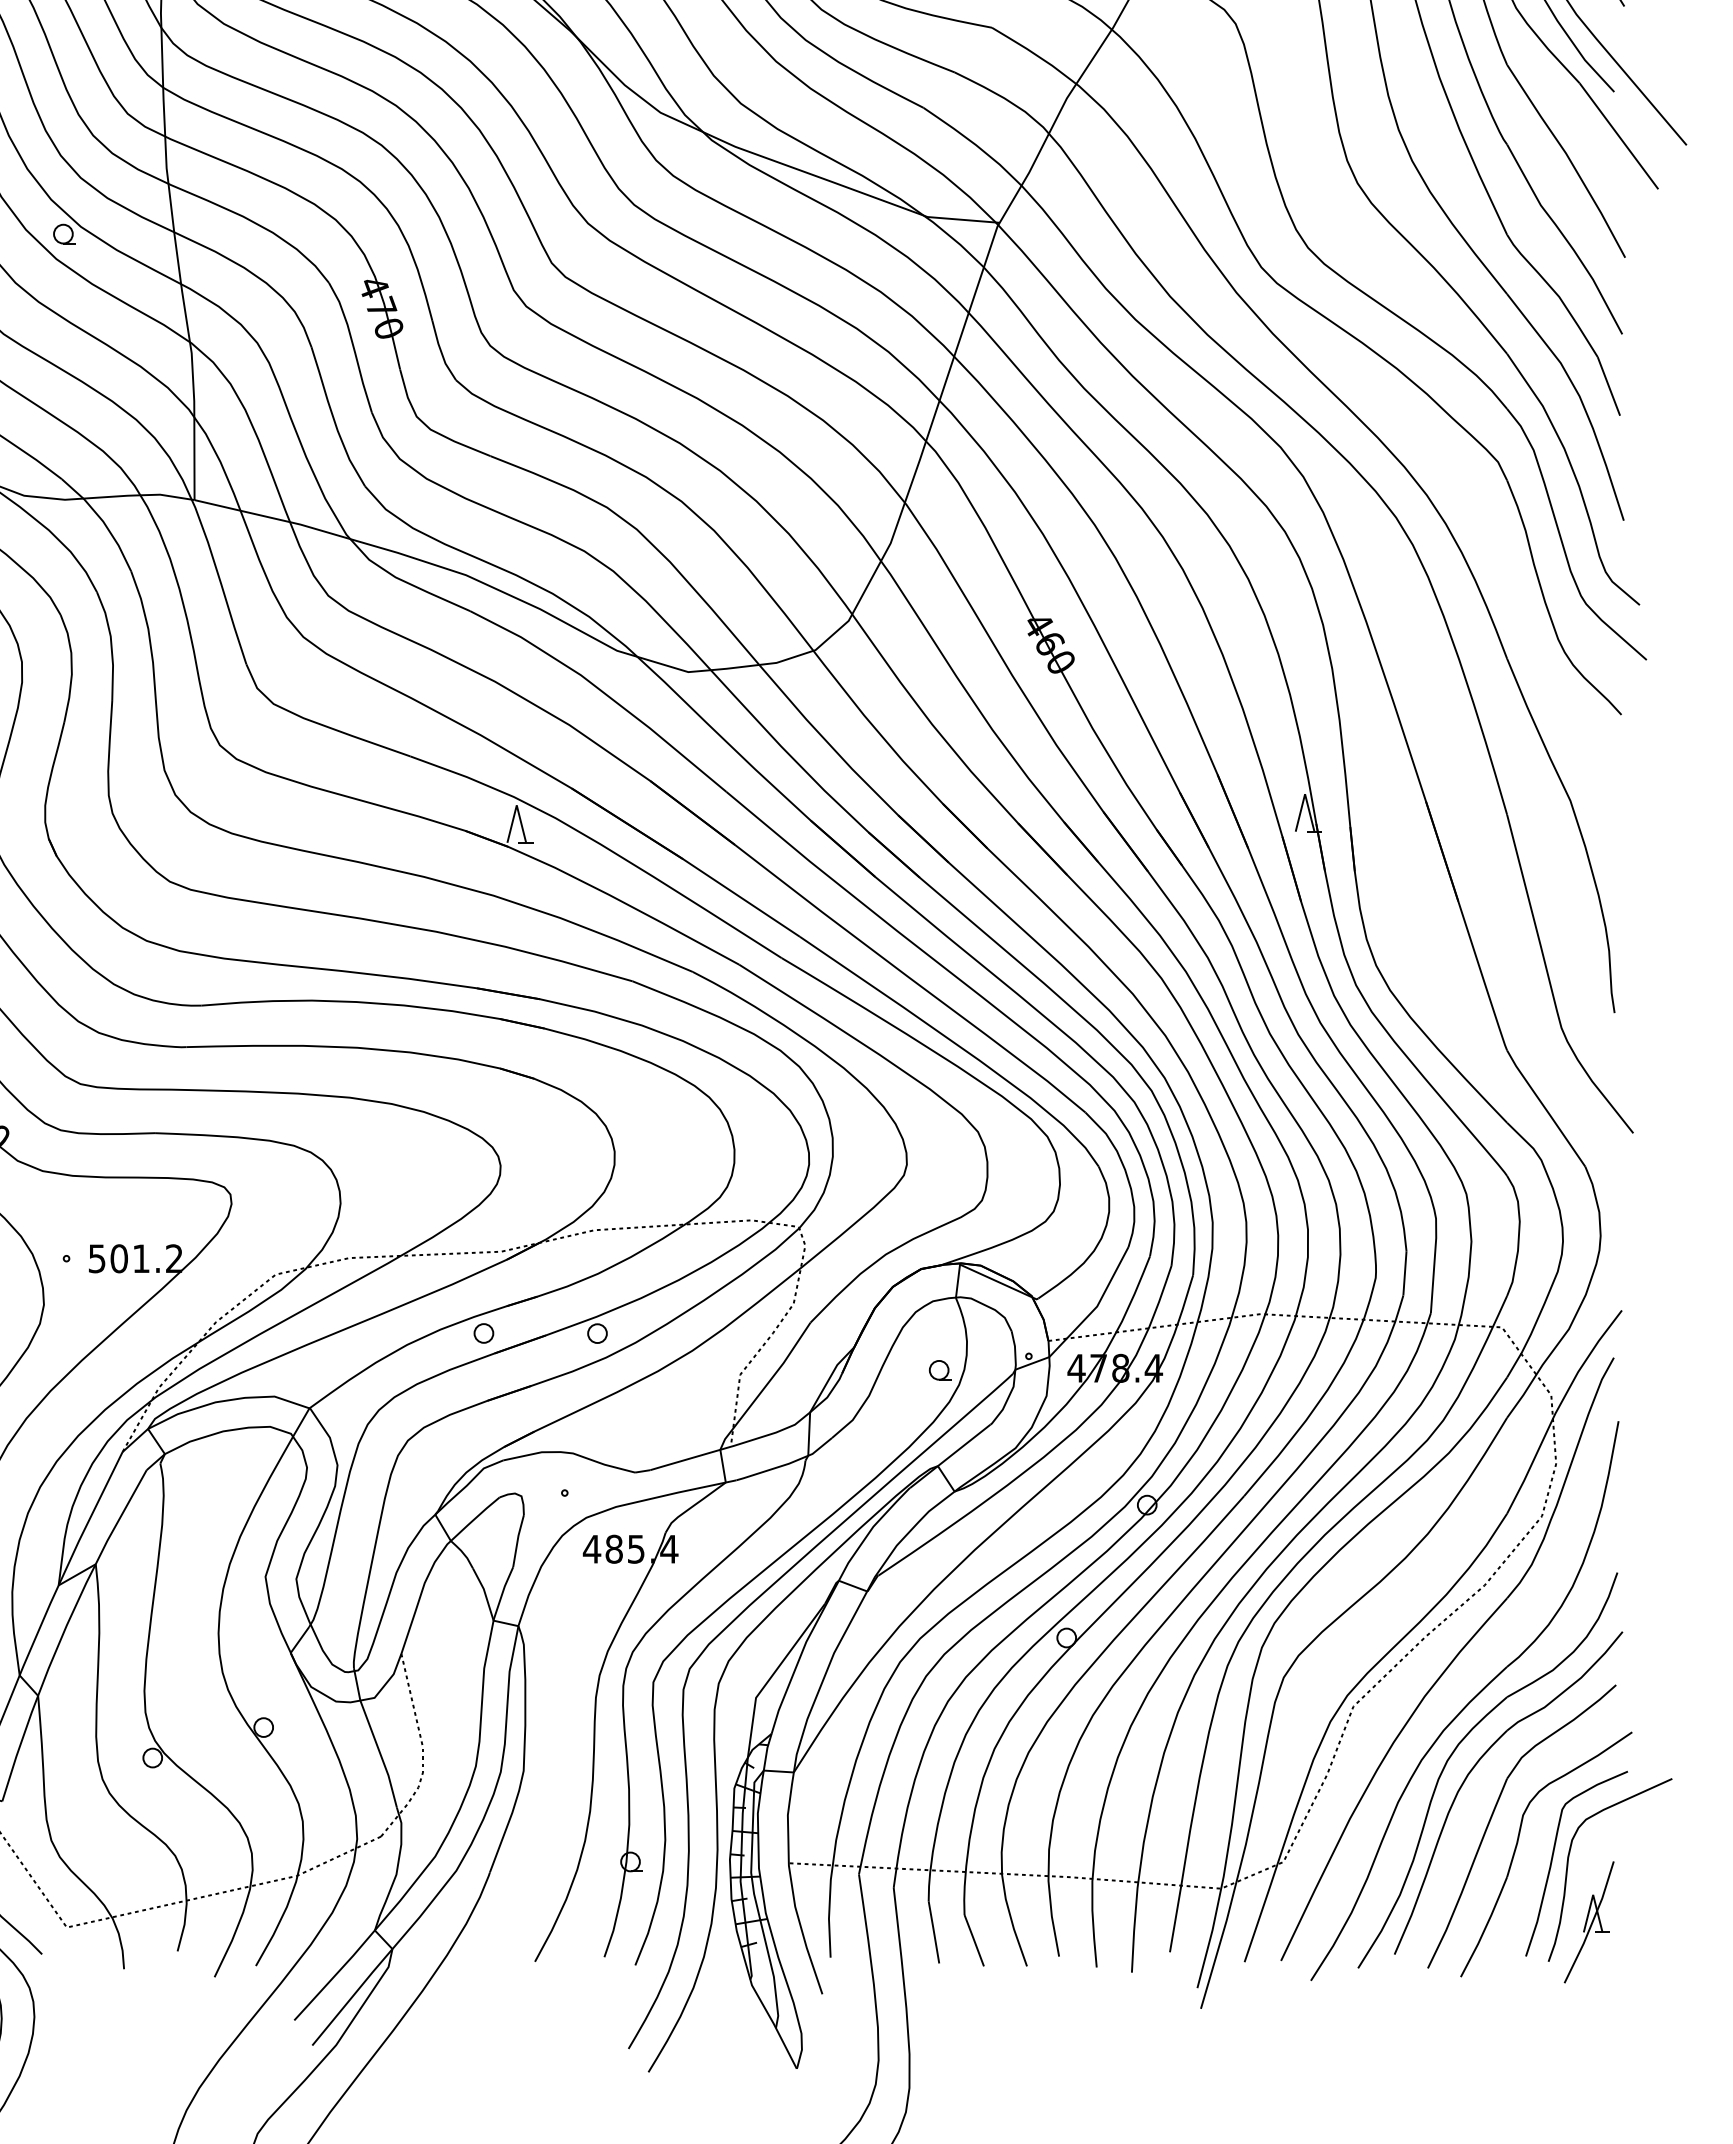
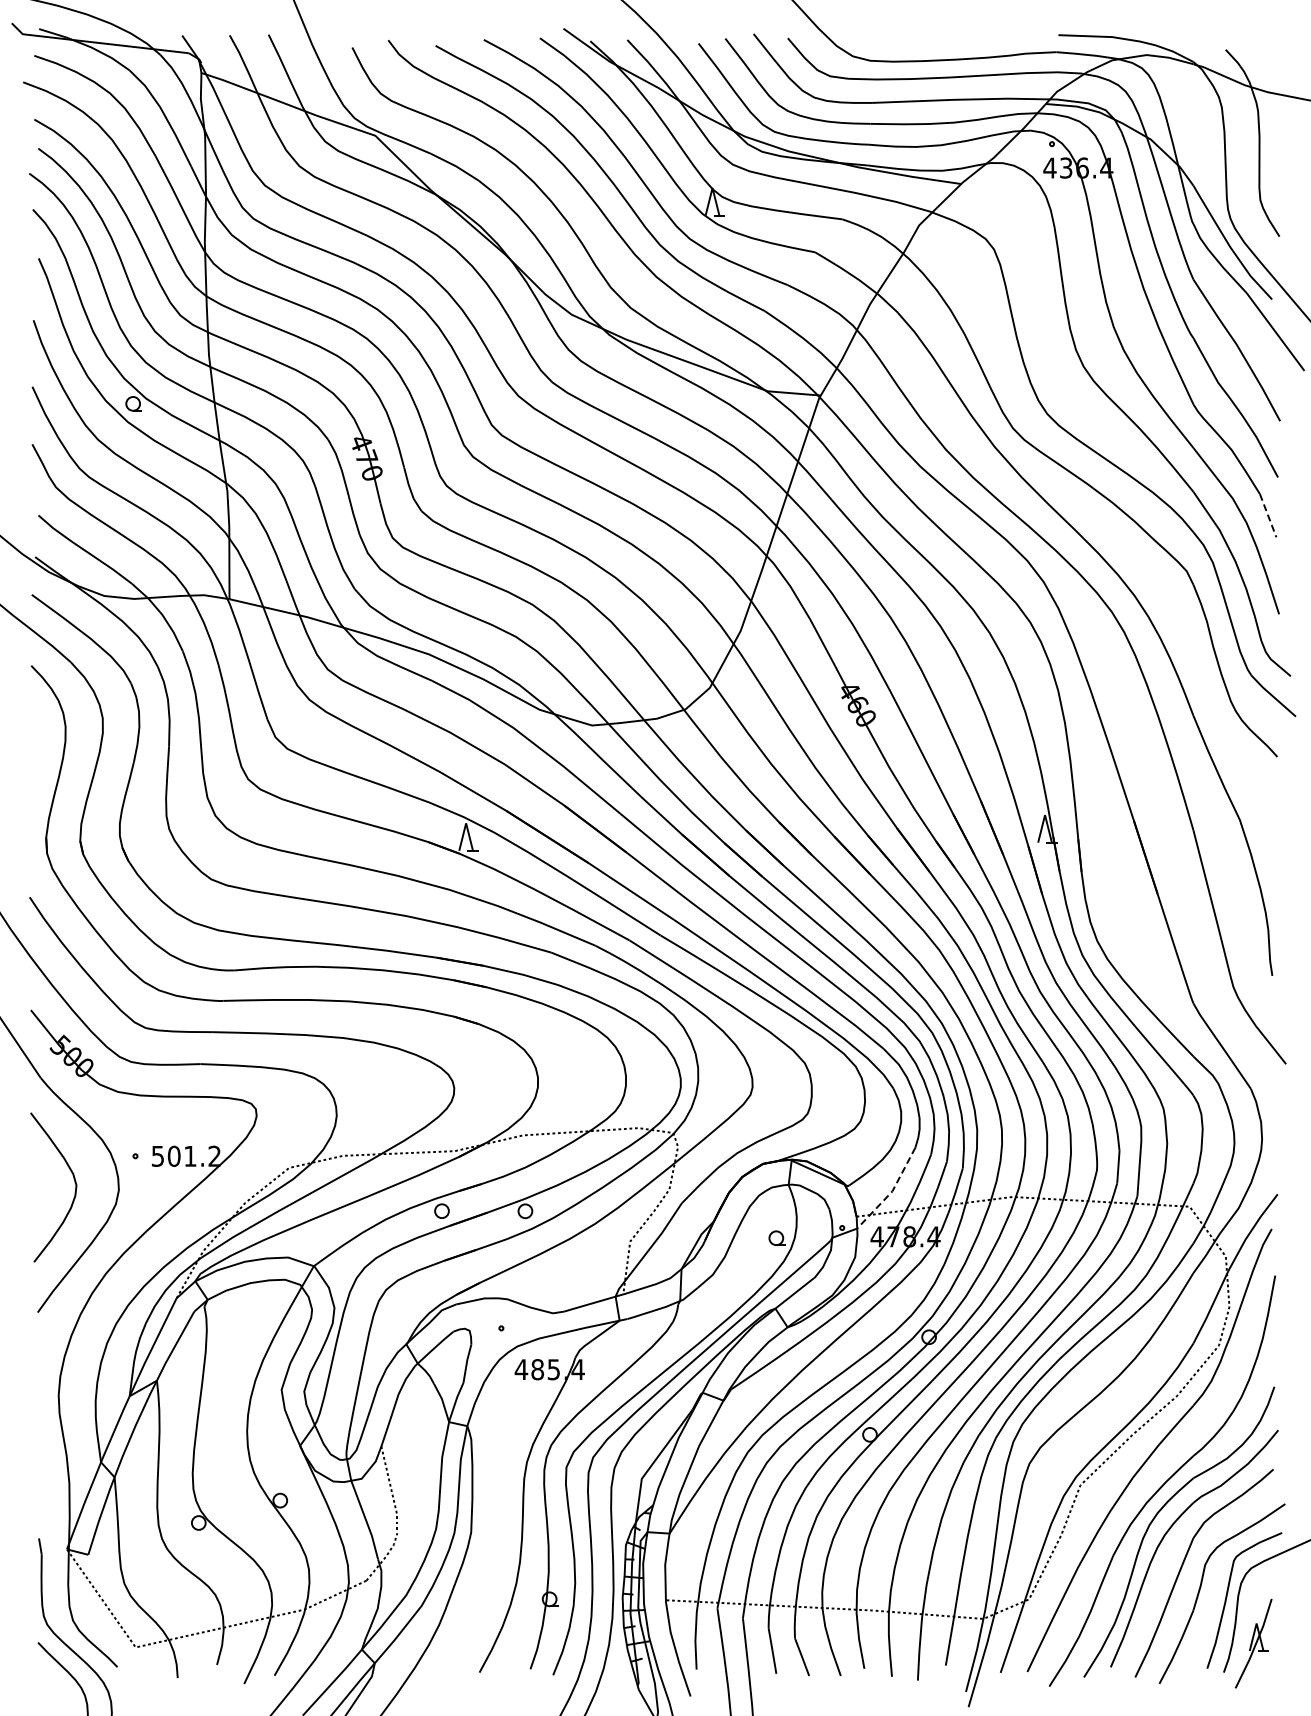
line: (1609, 387) -> (1268, 516), solid -> dashed
line: (1096, 1308) -> (891, 1192), solid -> dashed

